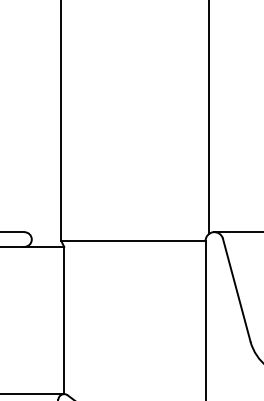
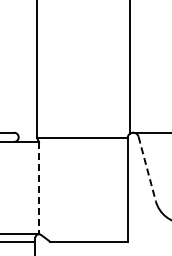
line: (237, 290) -> (147, 169), solid -> dashed
line: (64, 321) -> (39, 188), solid -> dashed

